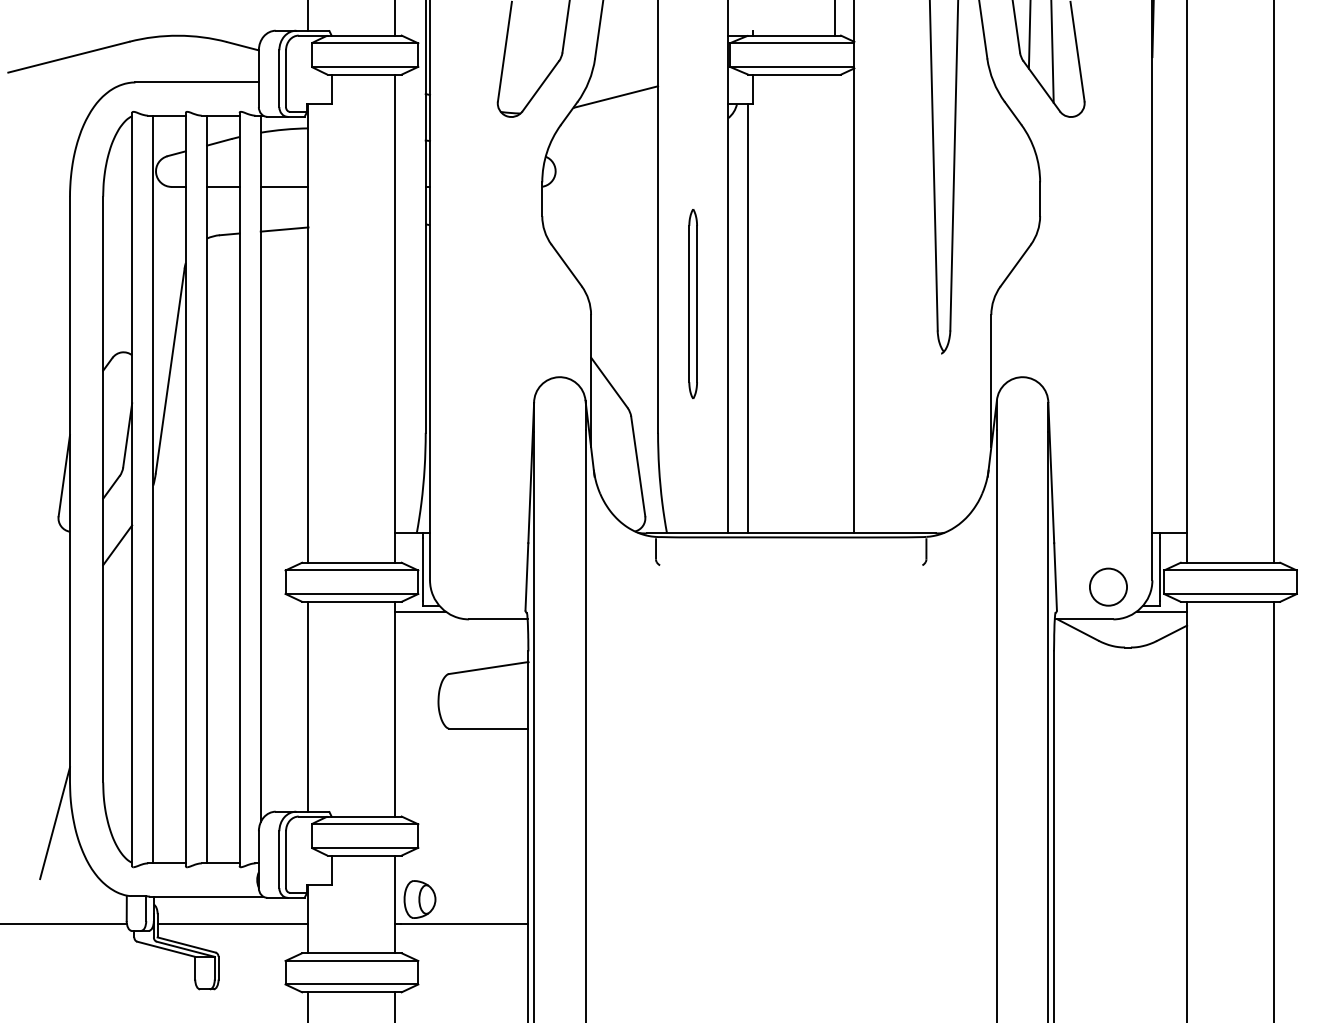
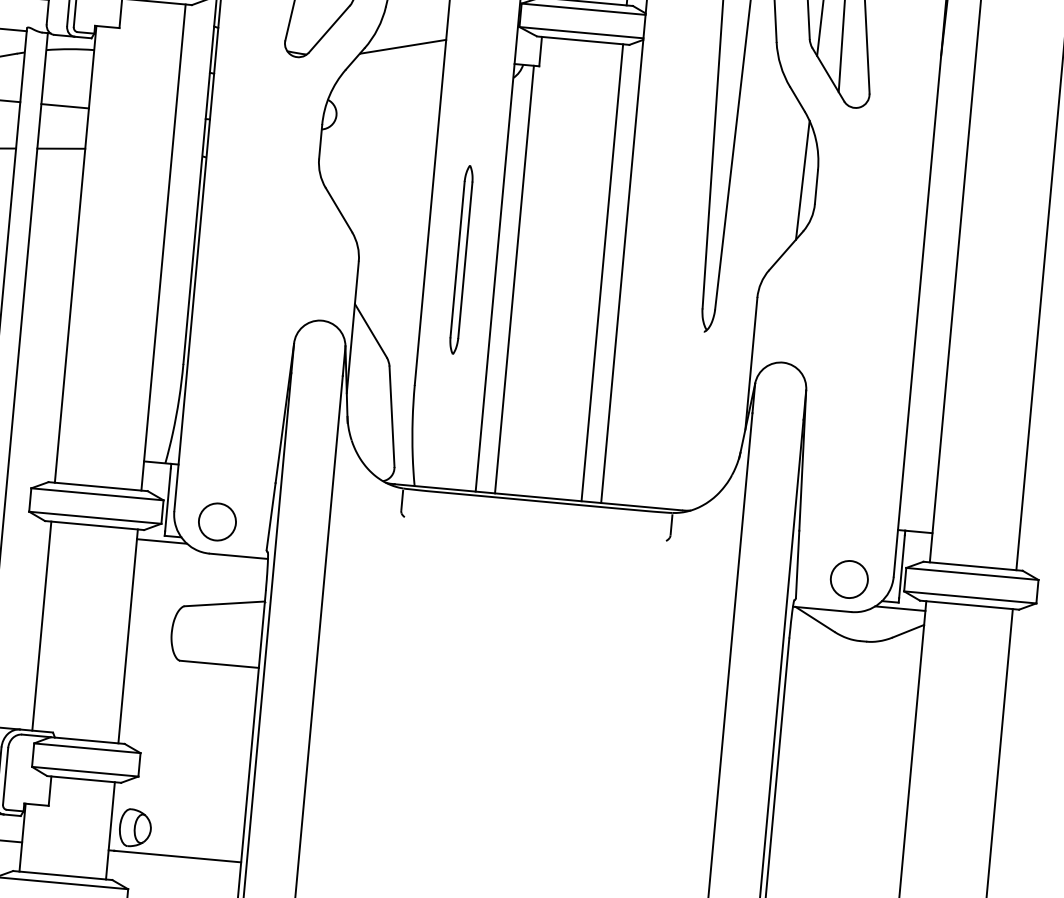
line: (1025, 193) -> (802, 179), added
line: (834, 303) -> (602, 272), added
circle: (473, 586) -> (217, 521), added

